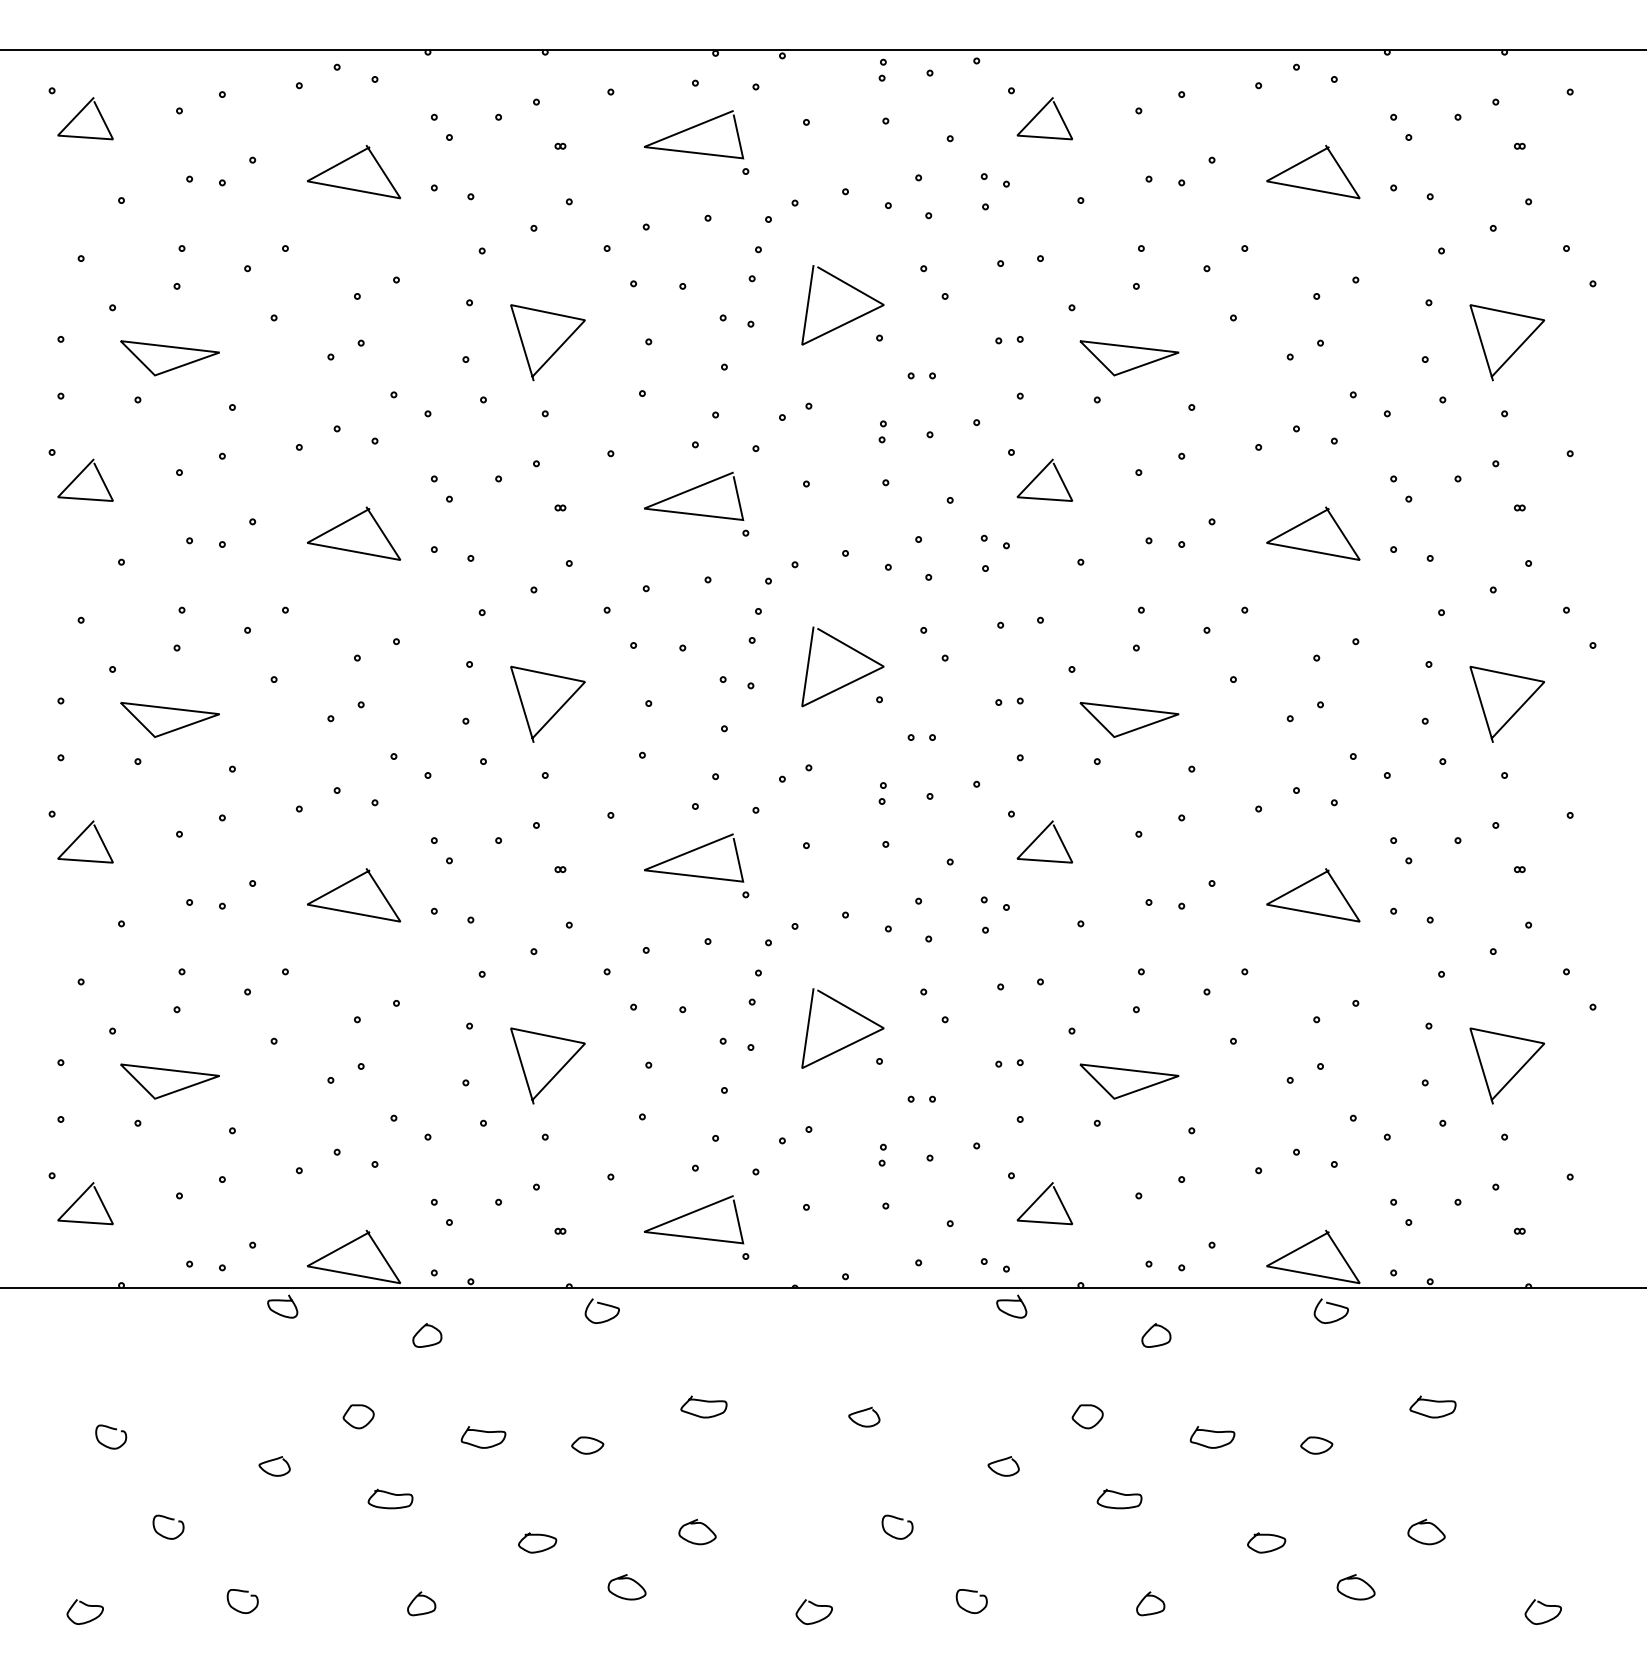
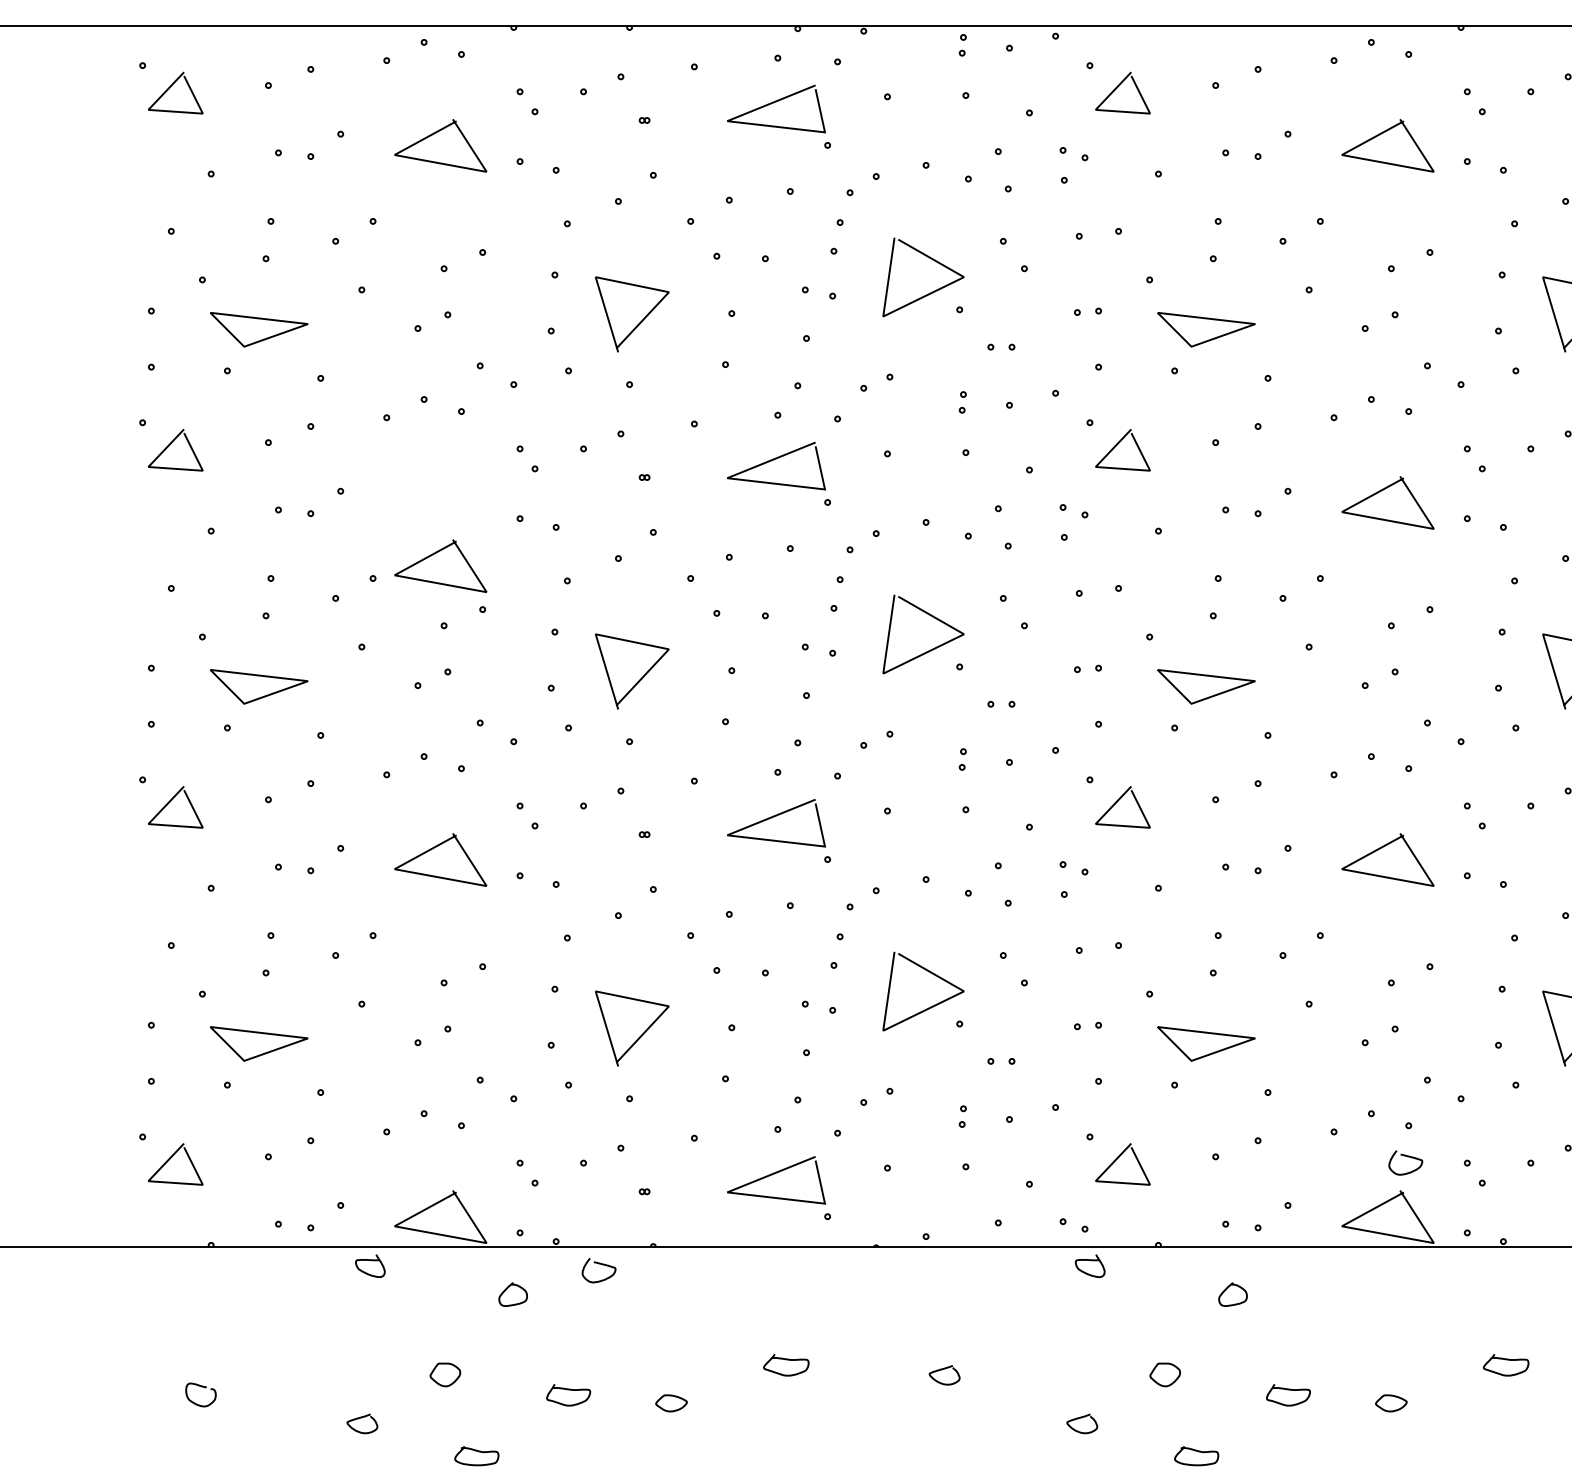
line: (348, 521) -> (435, 554), moved
curve: (604, 1305) -> (601, 1265), moved
curve: (1333, 1305) -> (1407, 1157), moved

